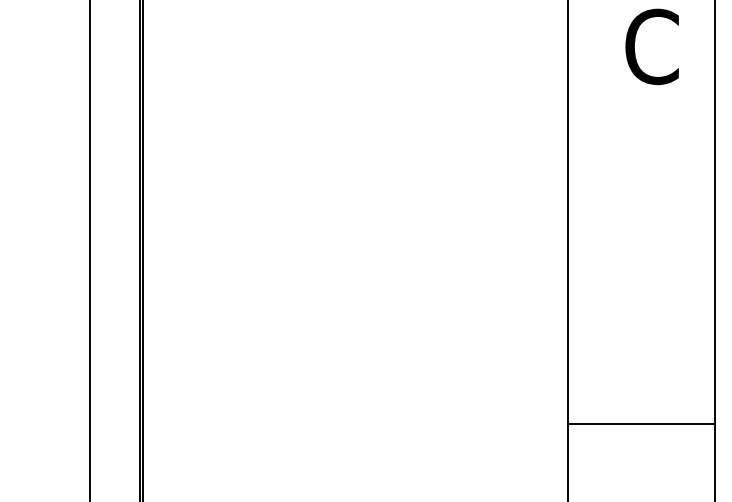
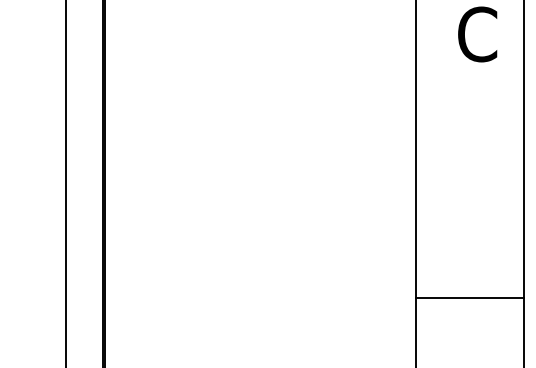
line: (641, 423) -> (469, 297), moved

